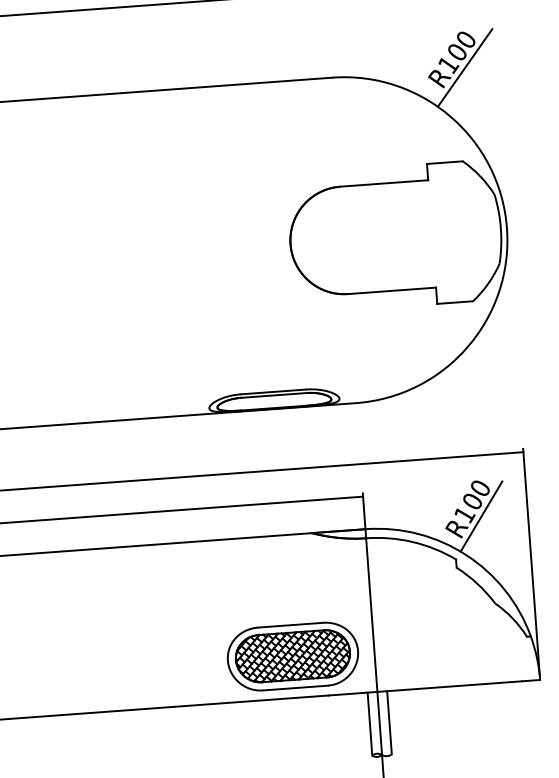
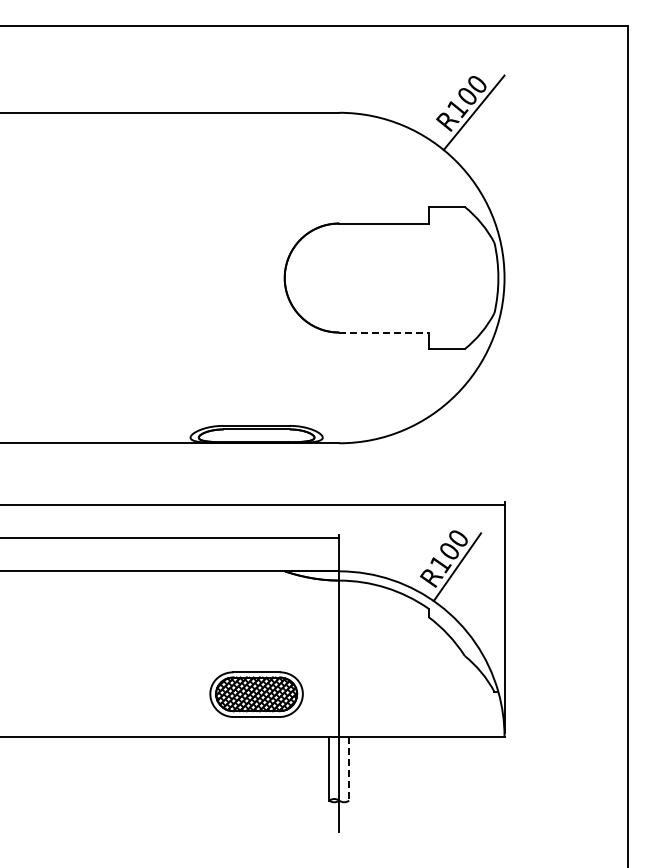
line: (391, 290) -> (383, 332), solid -> dashed
part: (292, 656) -> (256, 694), size x0.7
line: (389, 723) -> (349, 769), solid -> dashed

